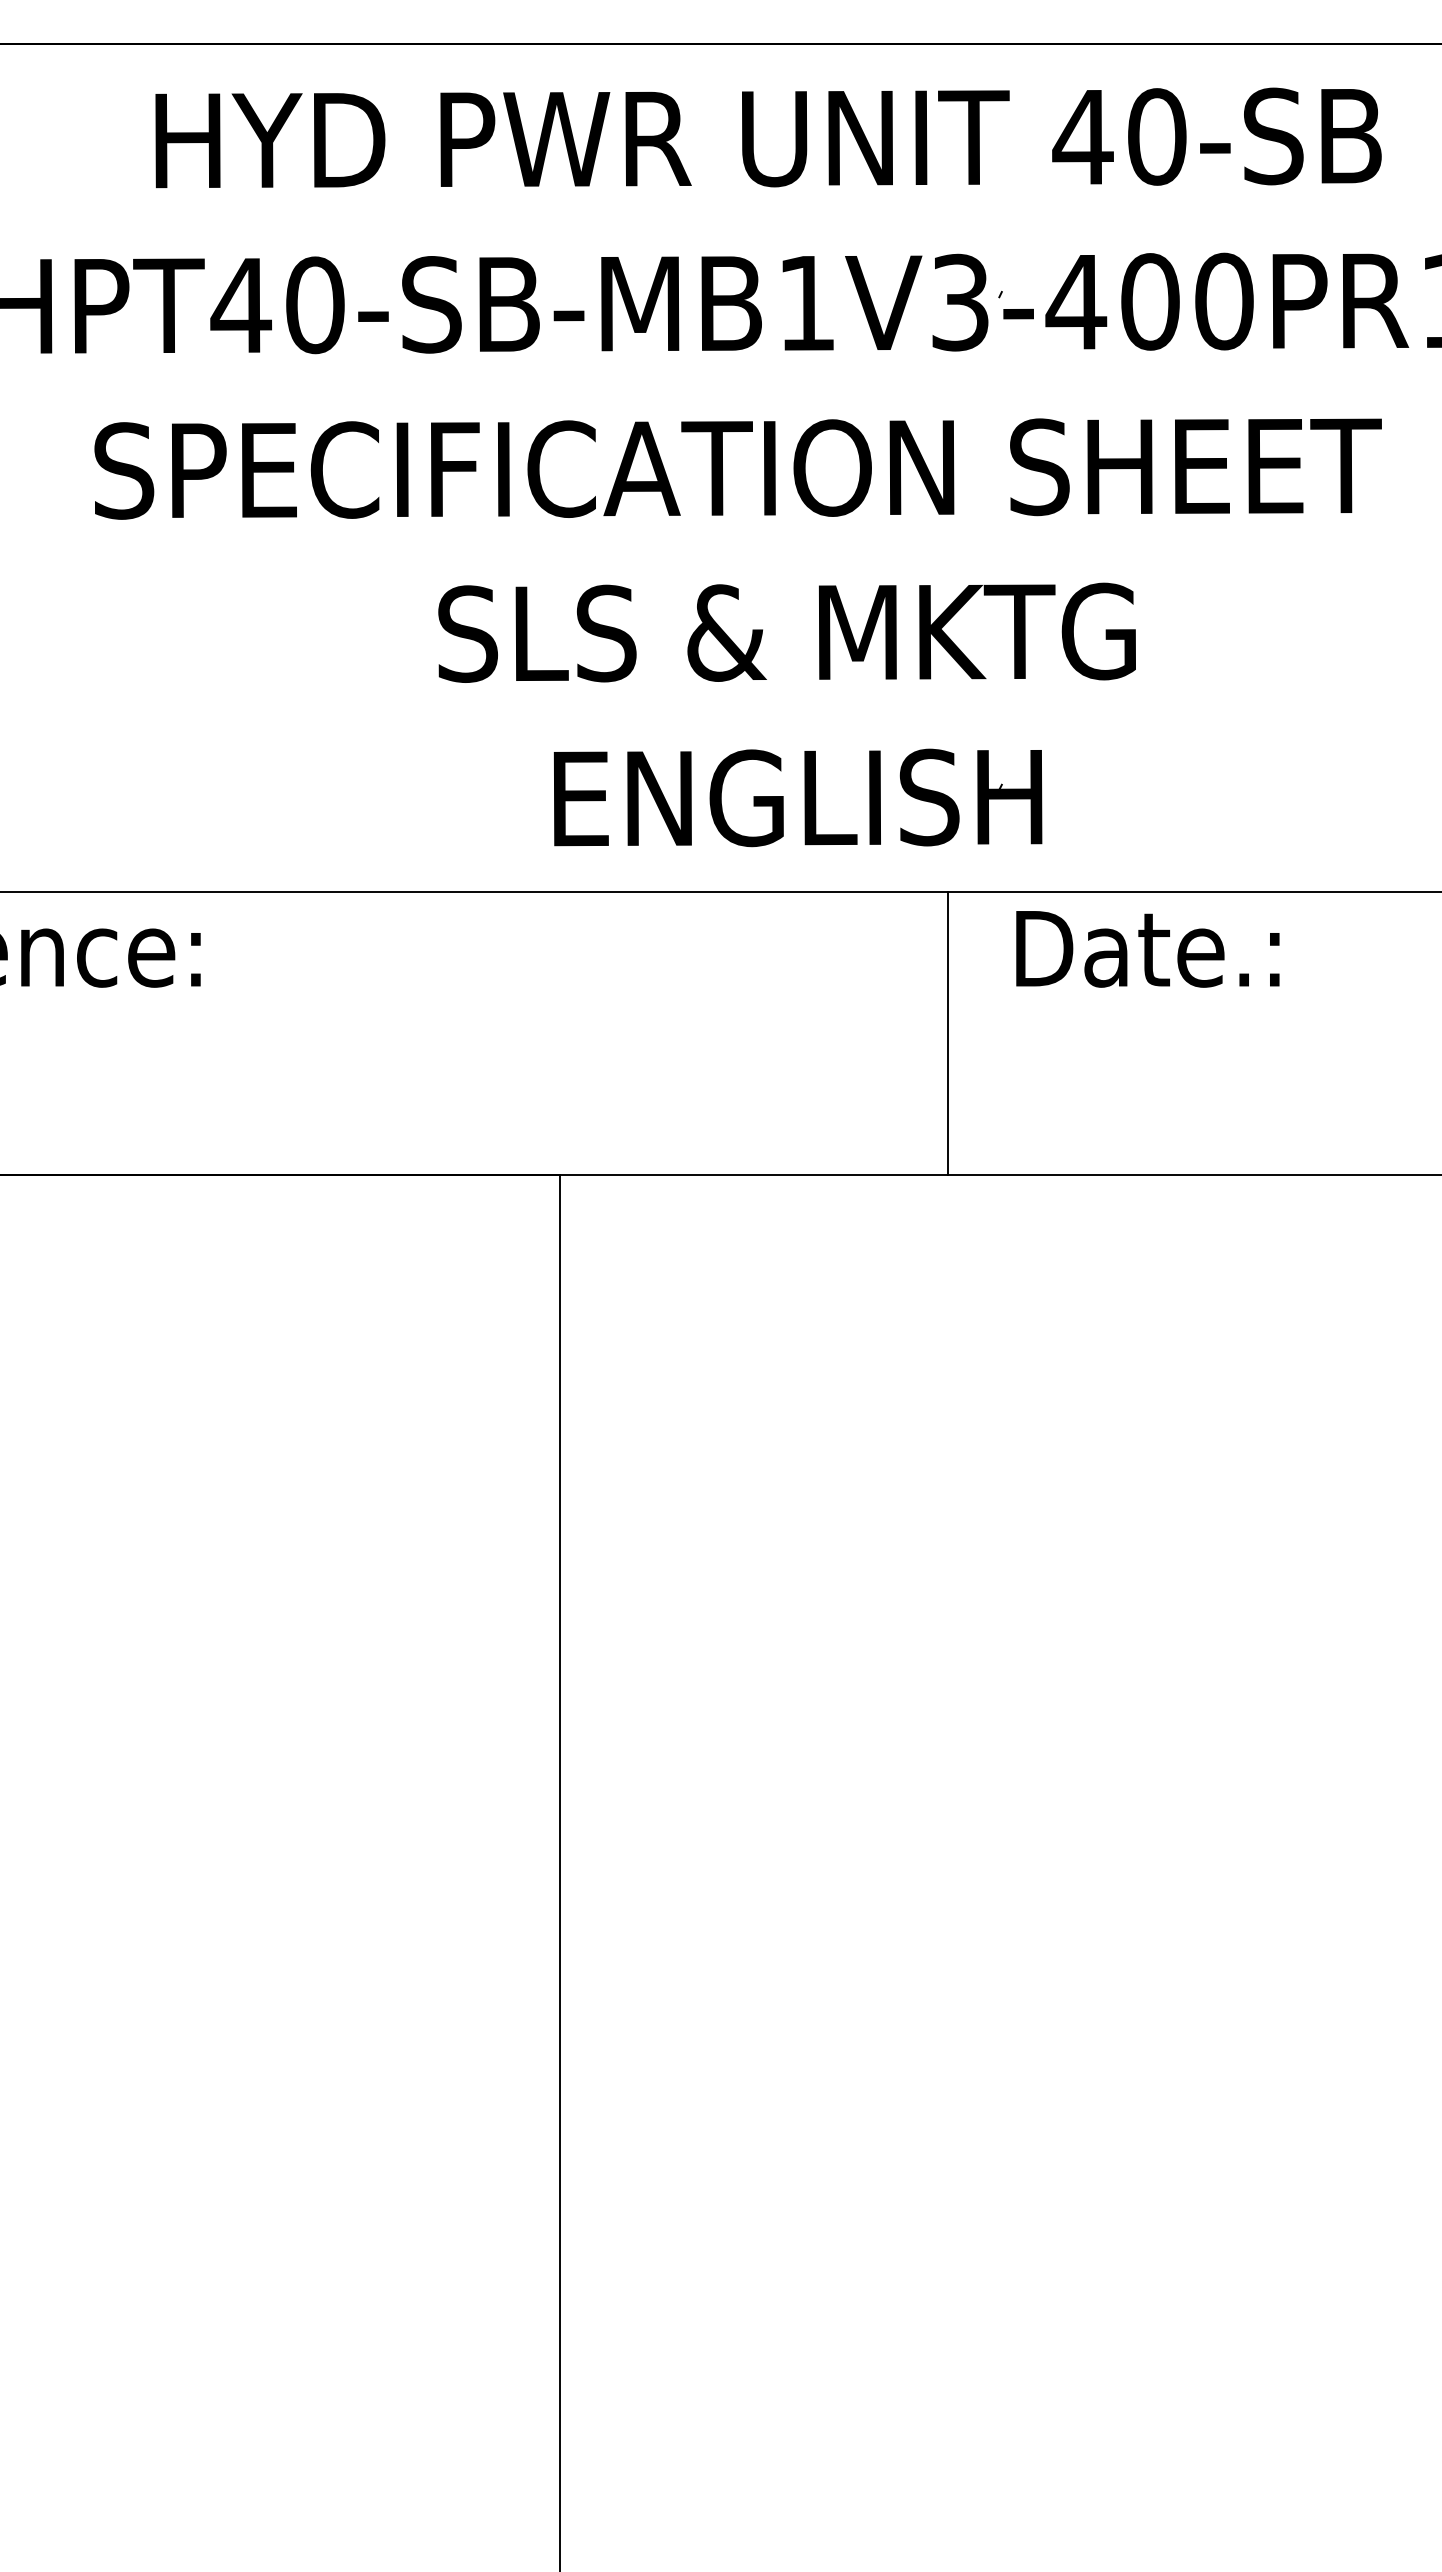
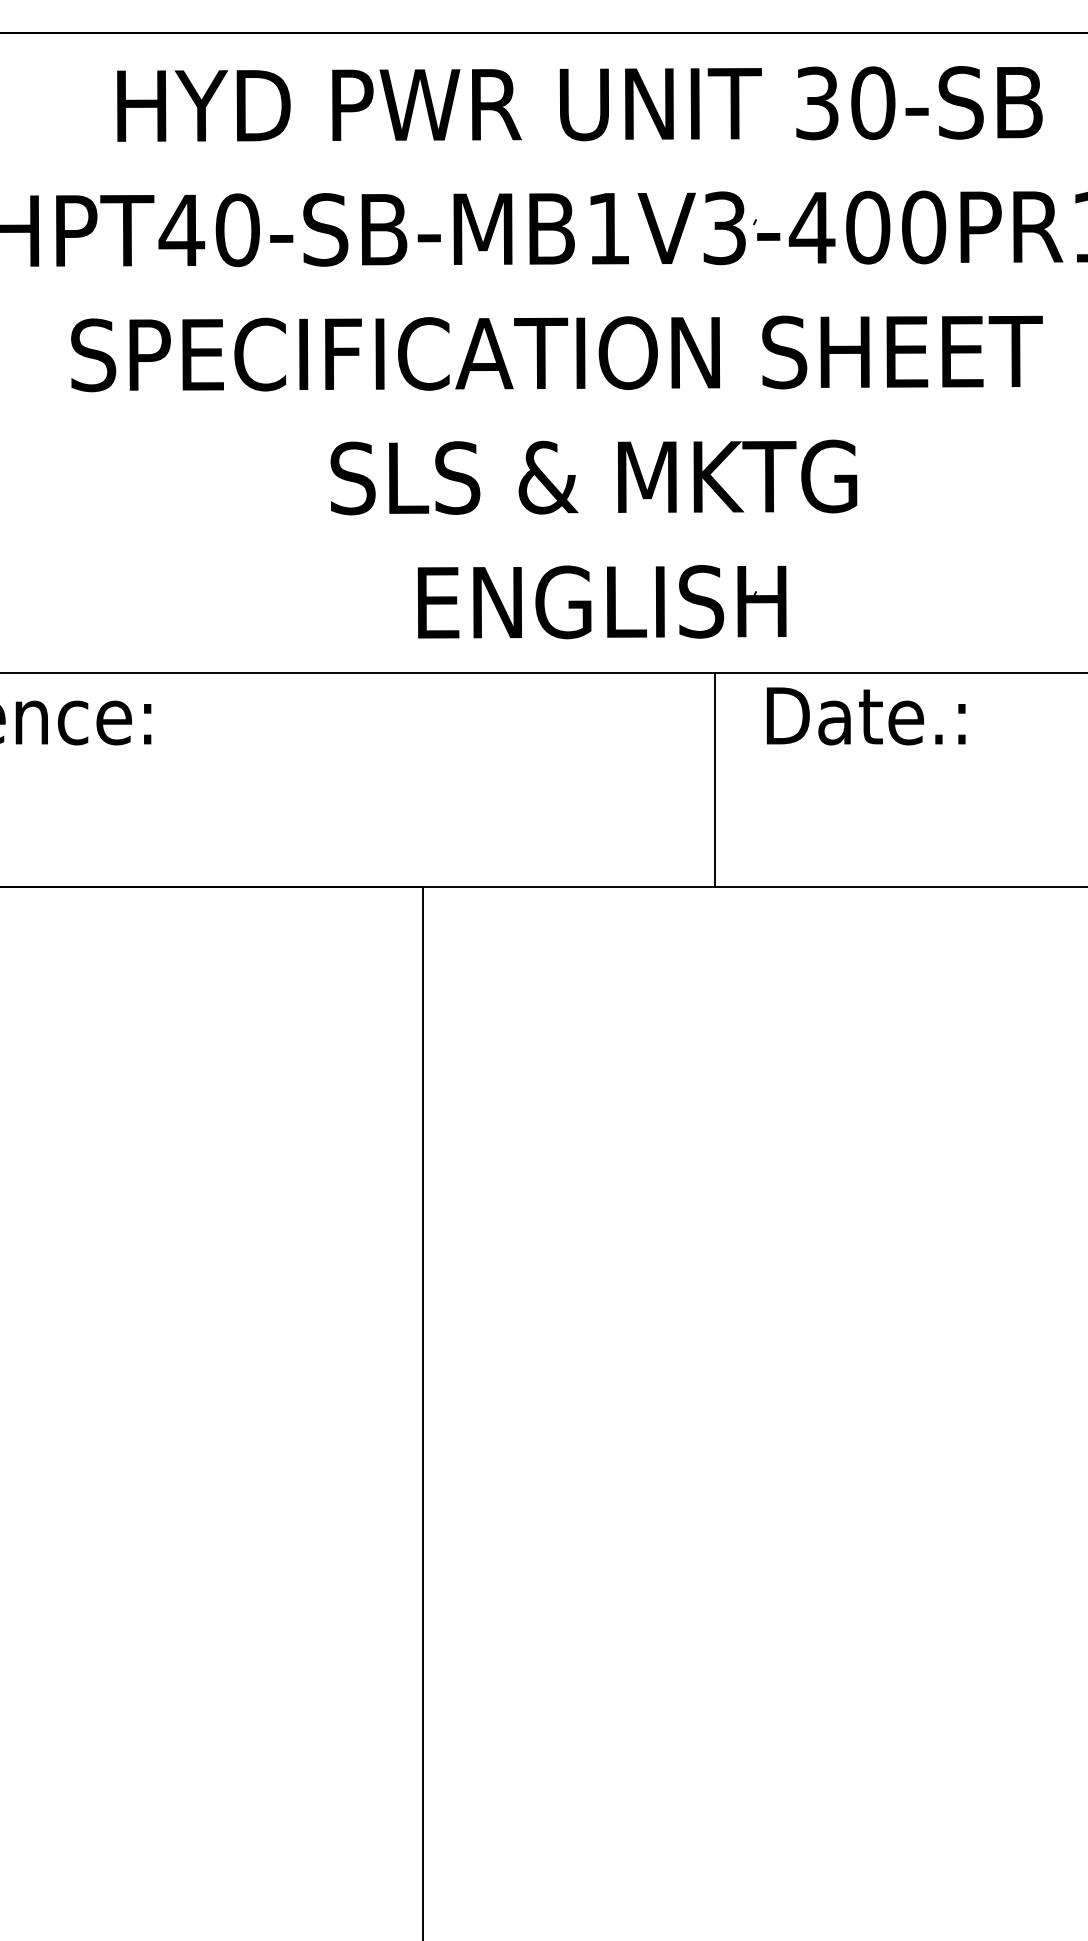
text: (1082, 137) -> (816, 103), 40-SB -> 30-SB

